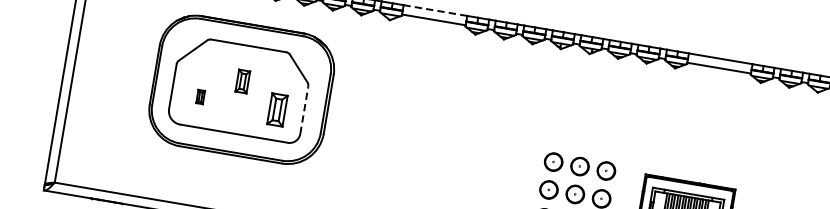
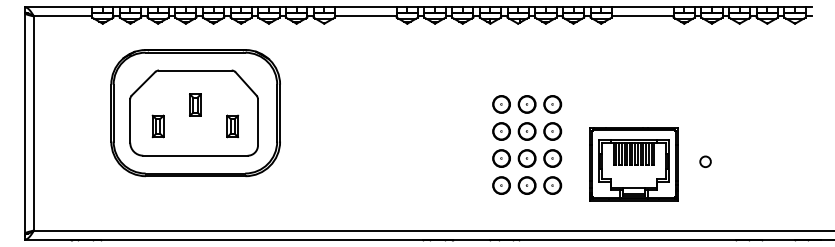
line: (435, 10) -> (365, 7), dashed -> solid
part: (200, 96) -> (157, 126), size x1.67
line: (304, 109) -> (258, 121), dashed -> solid
part: (277, 110) -> (232, 126), size x0.71
part: (585, 138) -> (527, 104), added

